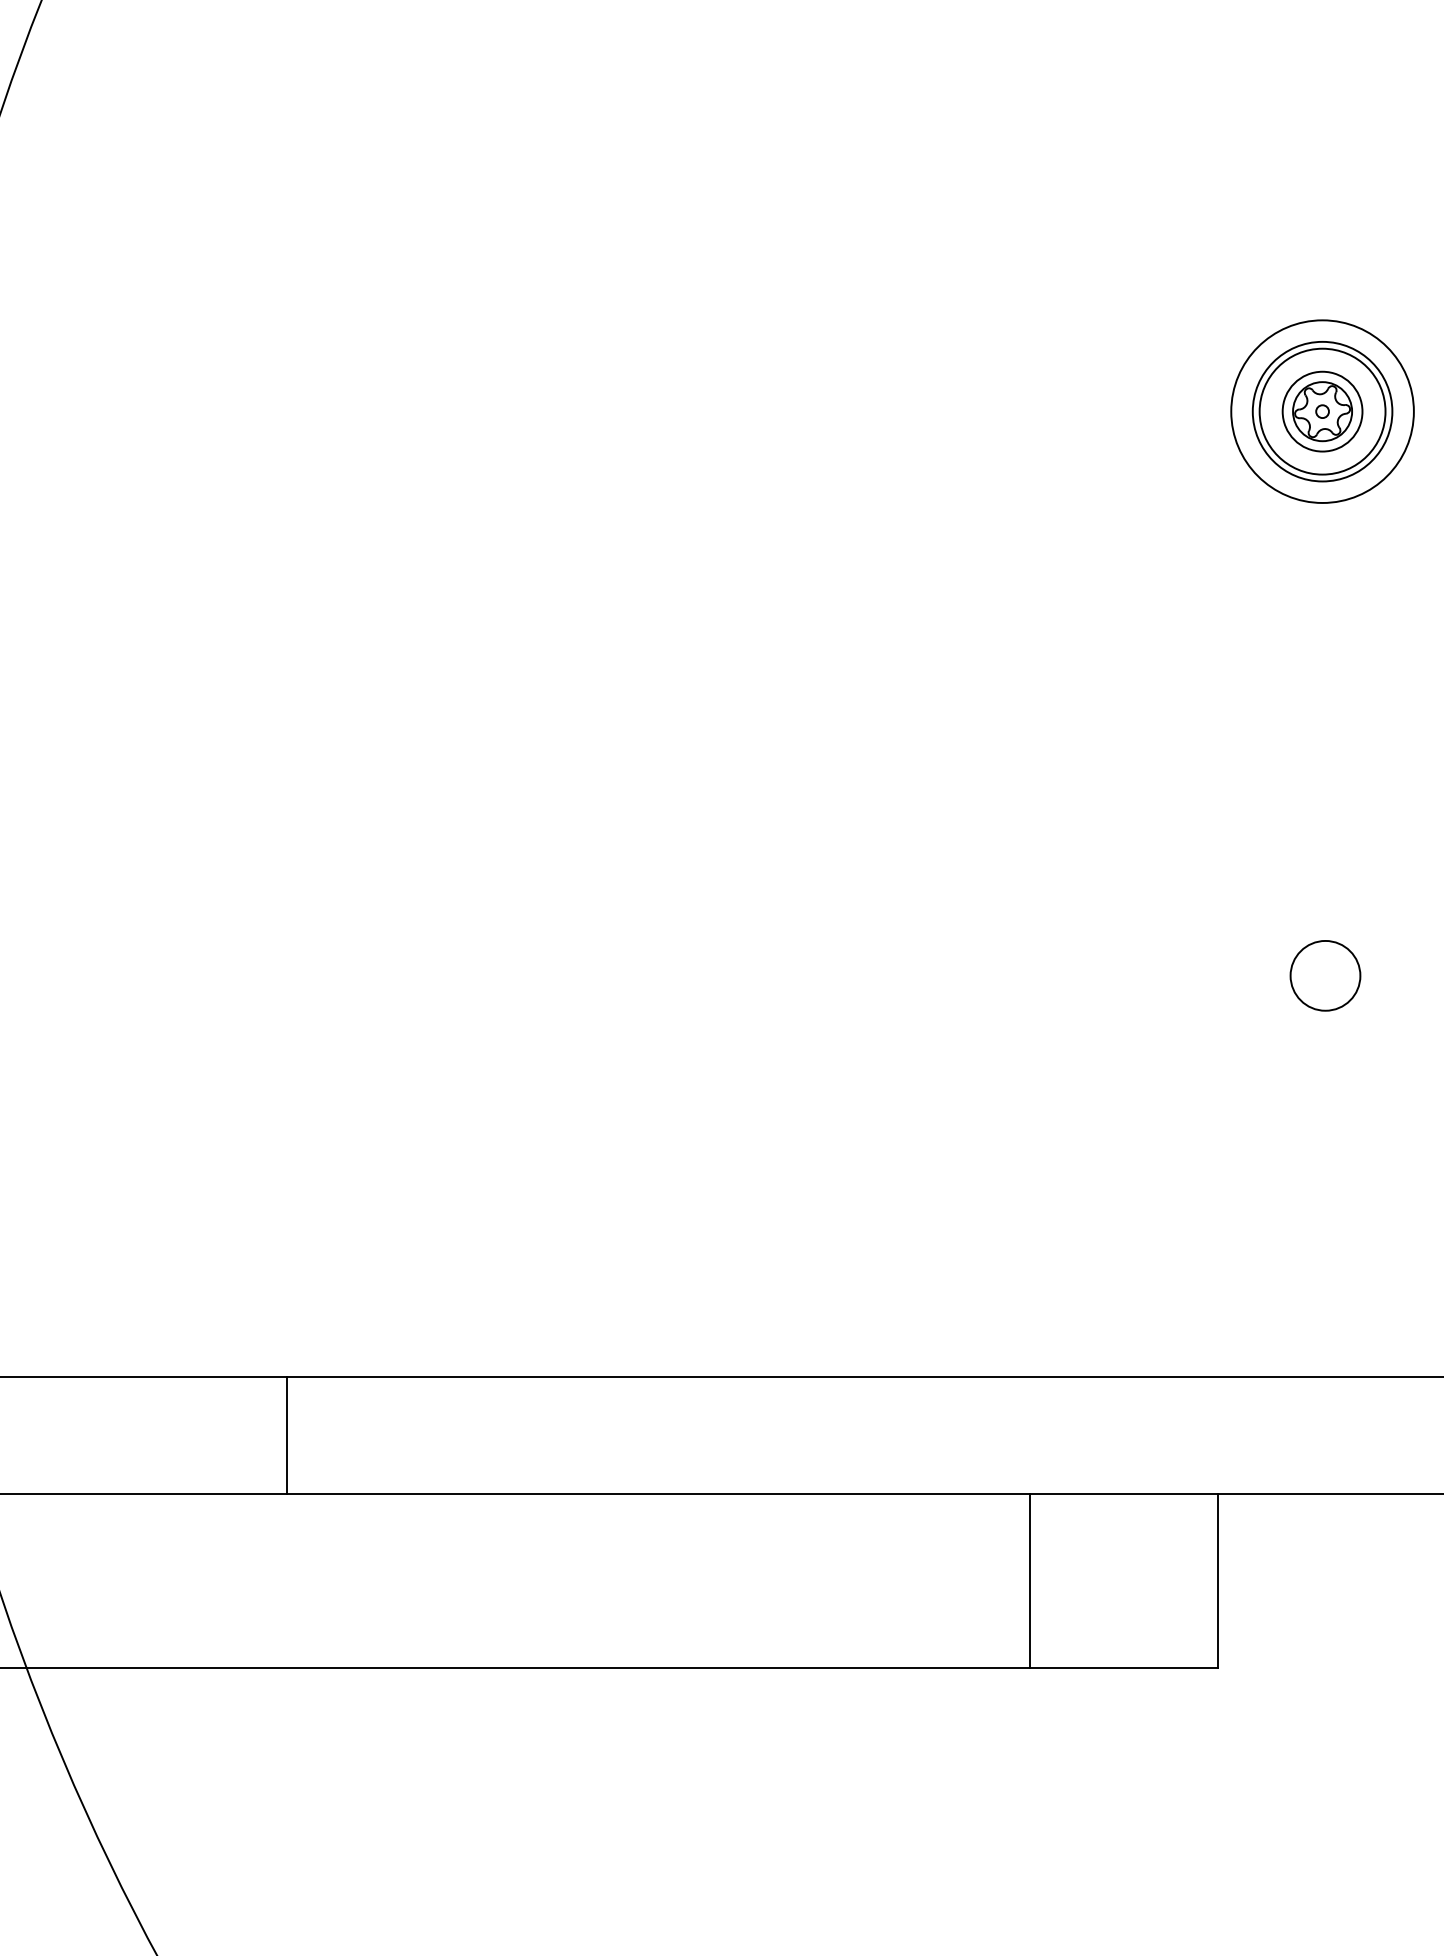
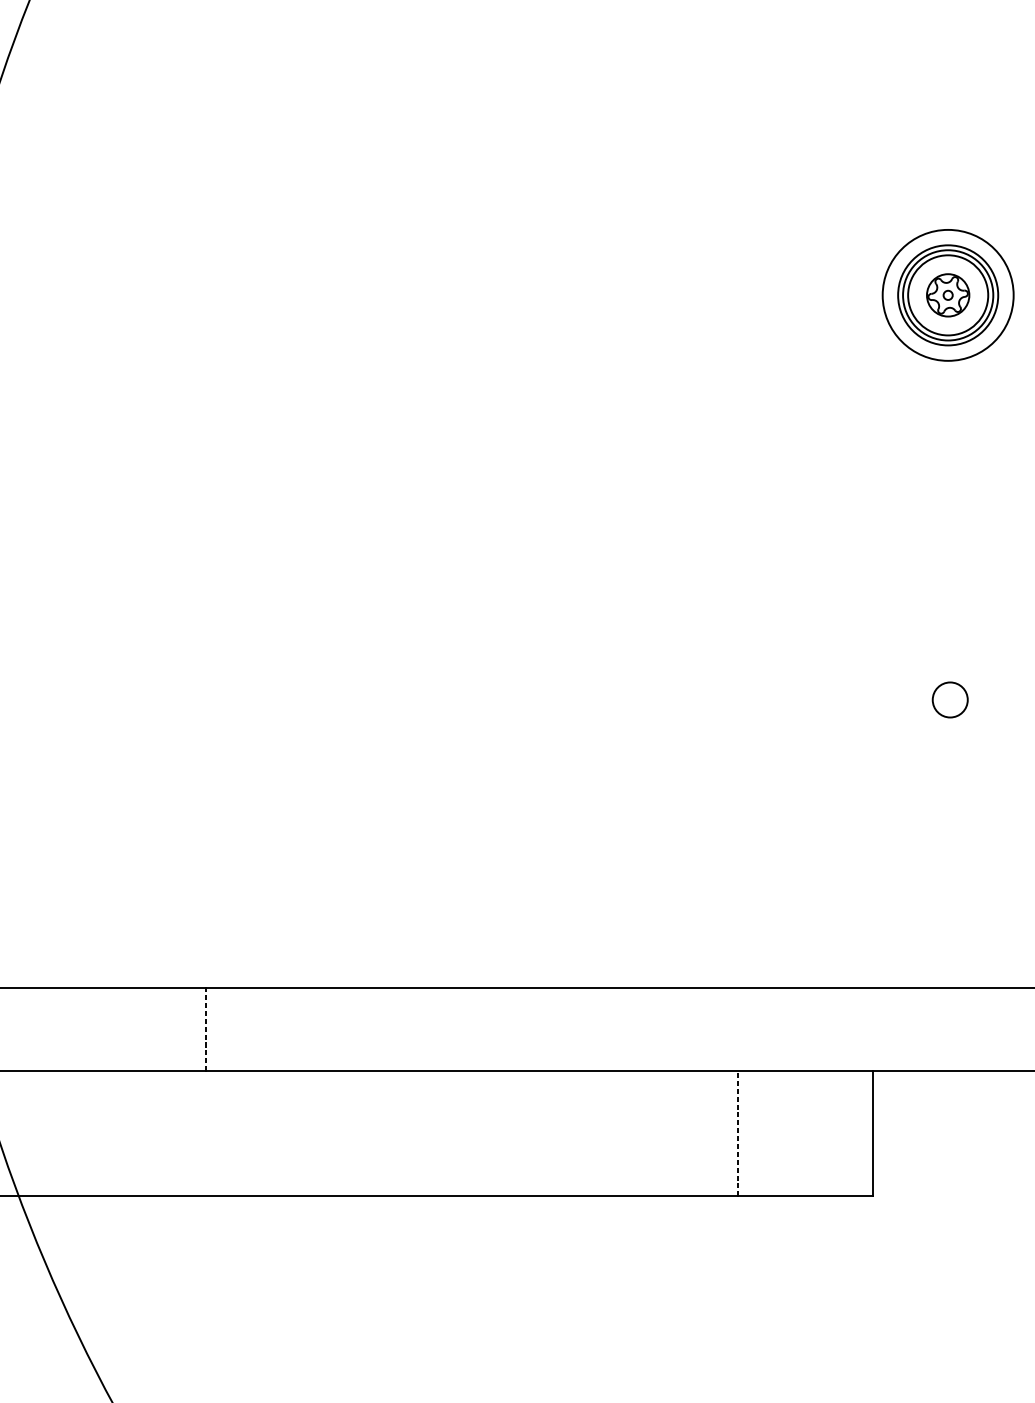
circle: (1322, 411) -> (948, 295), size x1.4
circle: (1325, 975) -> (950, 699), size x0.7
line: (287, 1434) -> (205, 1028), solid -> dashed
line: (1029, 1580) -> (738, 1133), solid -> dashed

